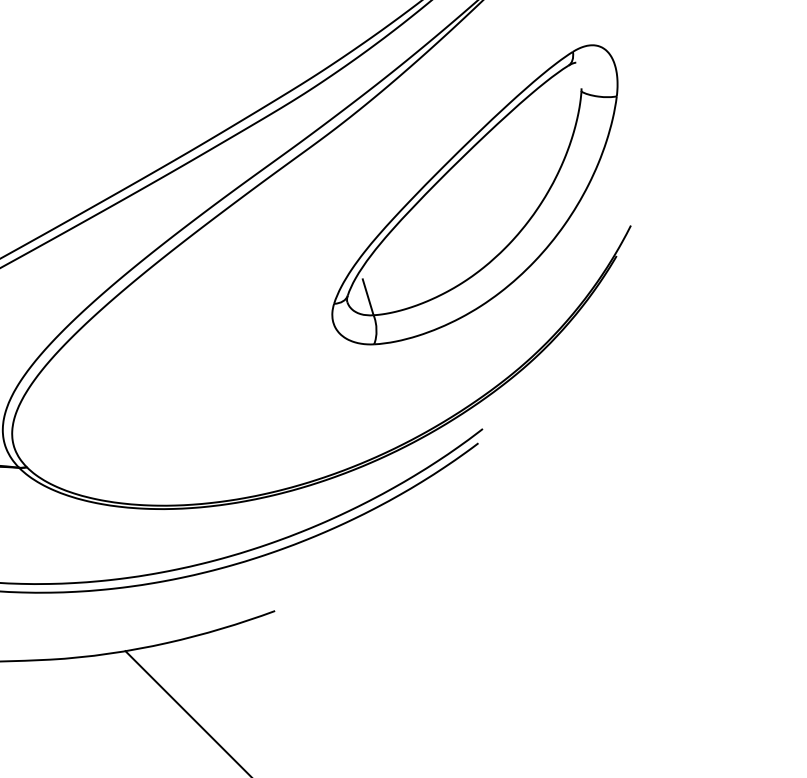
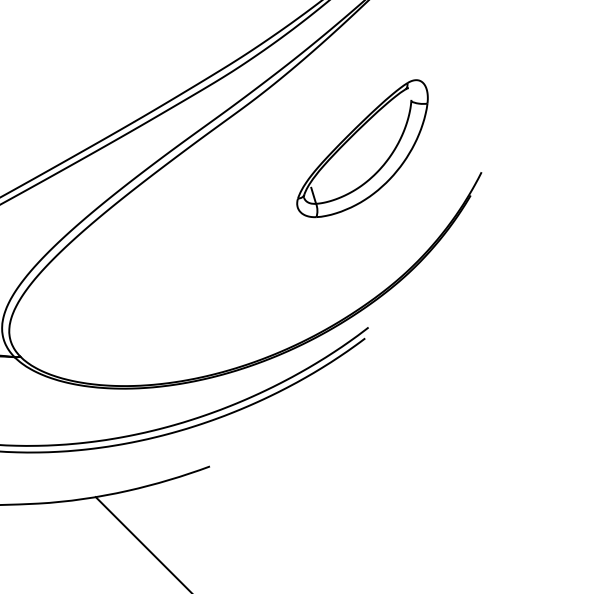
part: (474, 194) -> (362, 148), size x0.6

